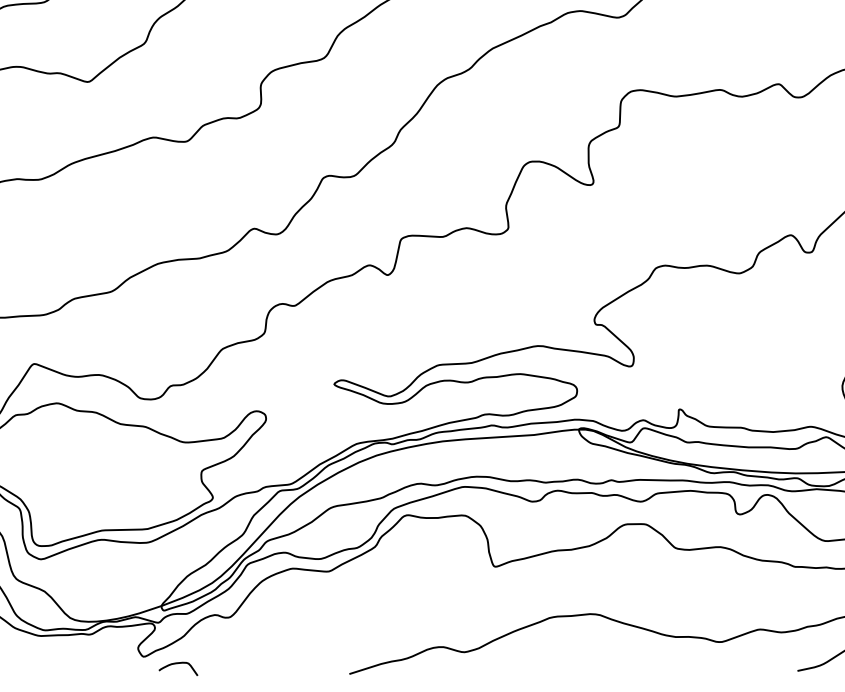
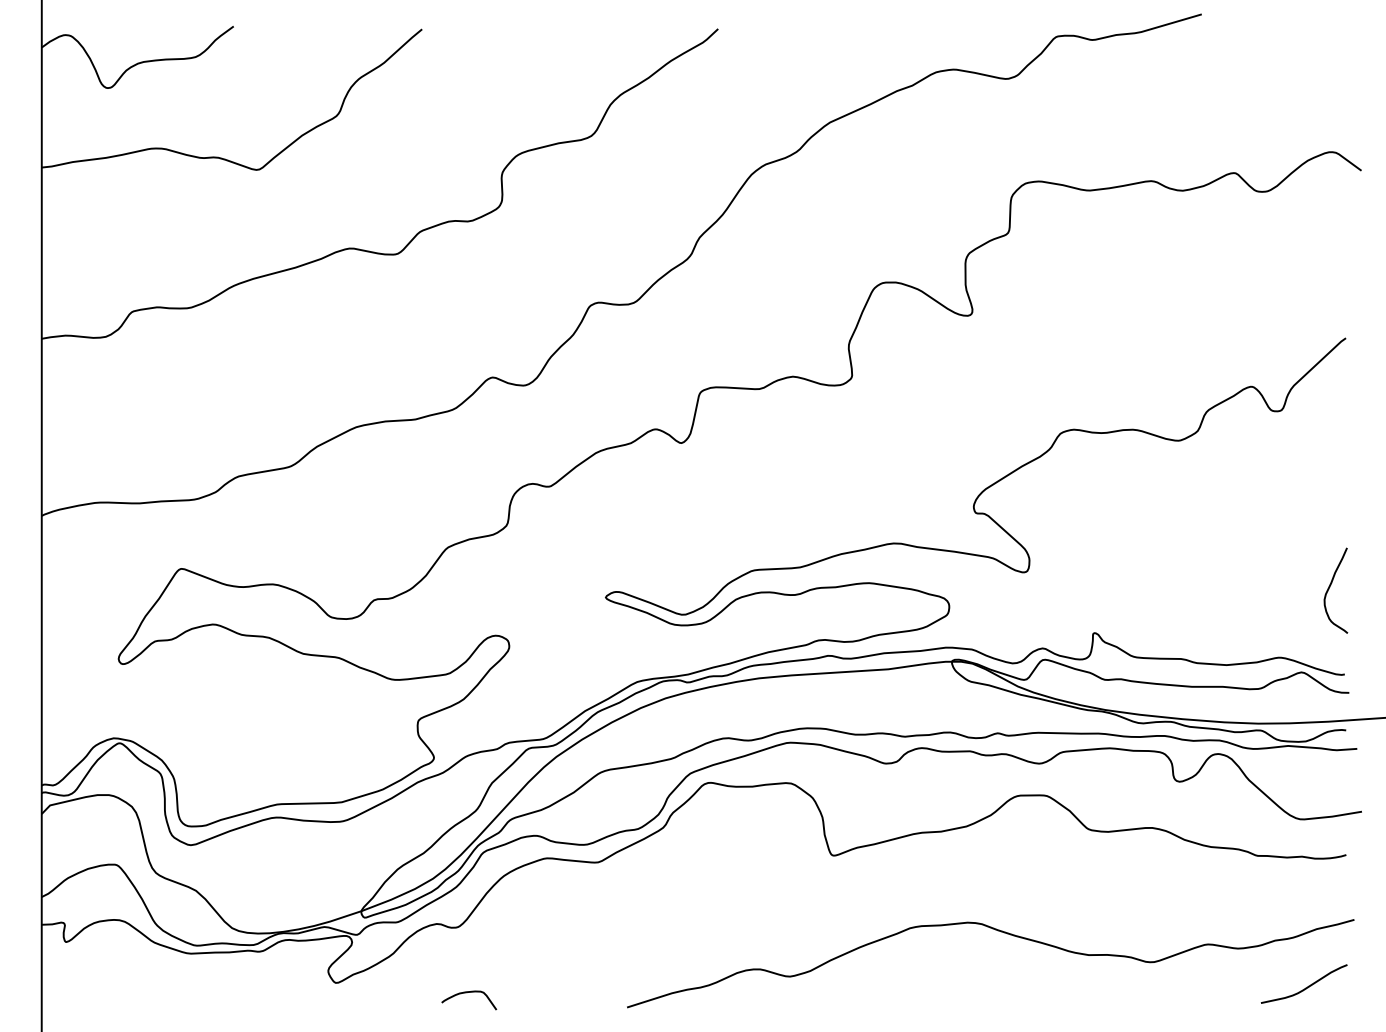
curve: (177, 664) -> (467, 993), moved

